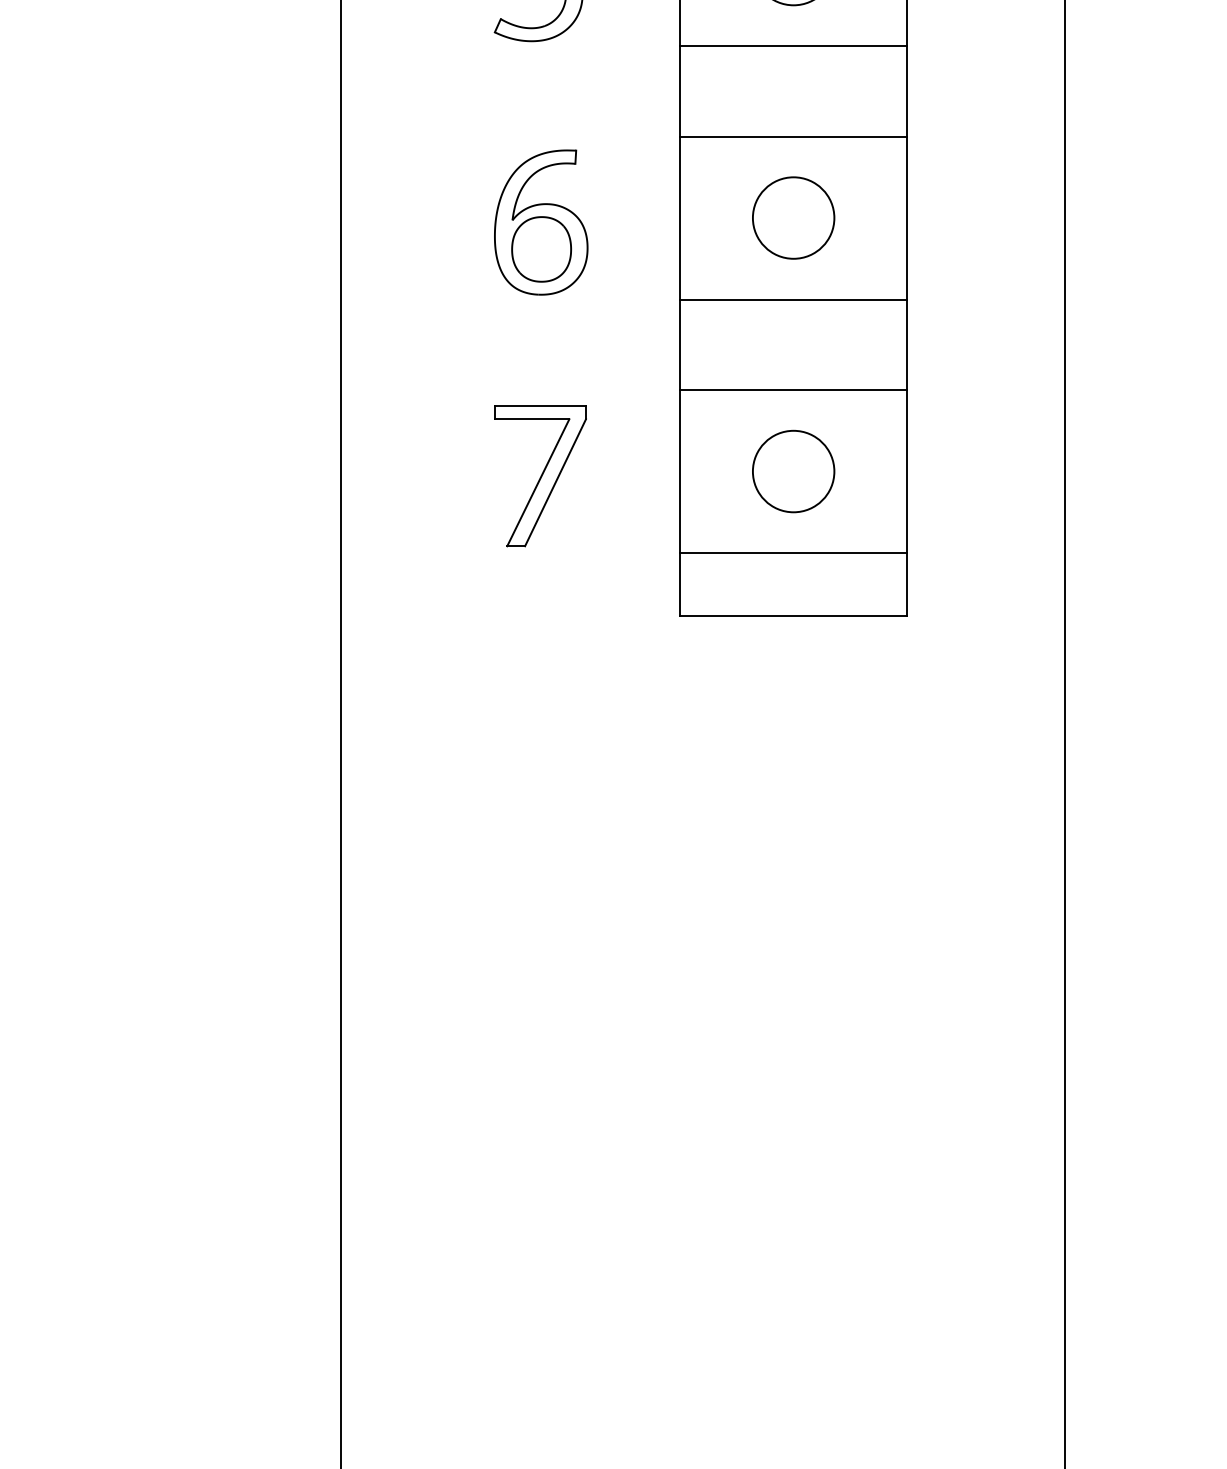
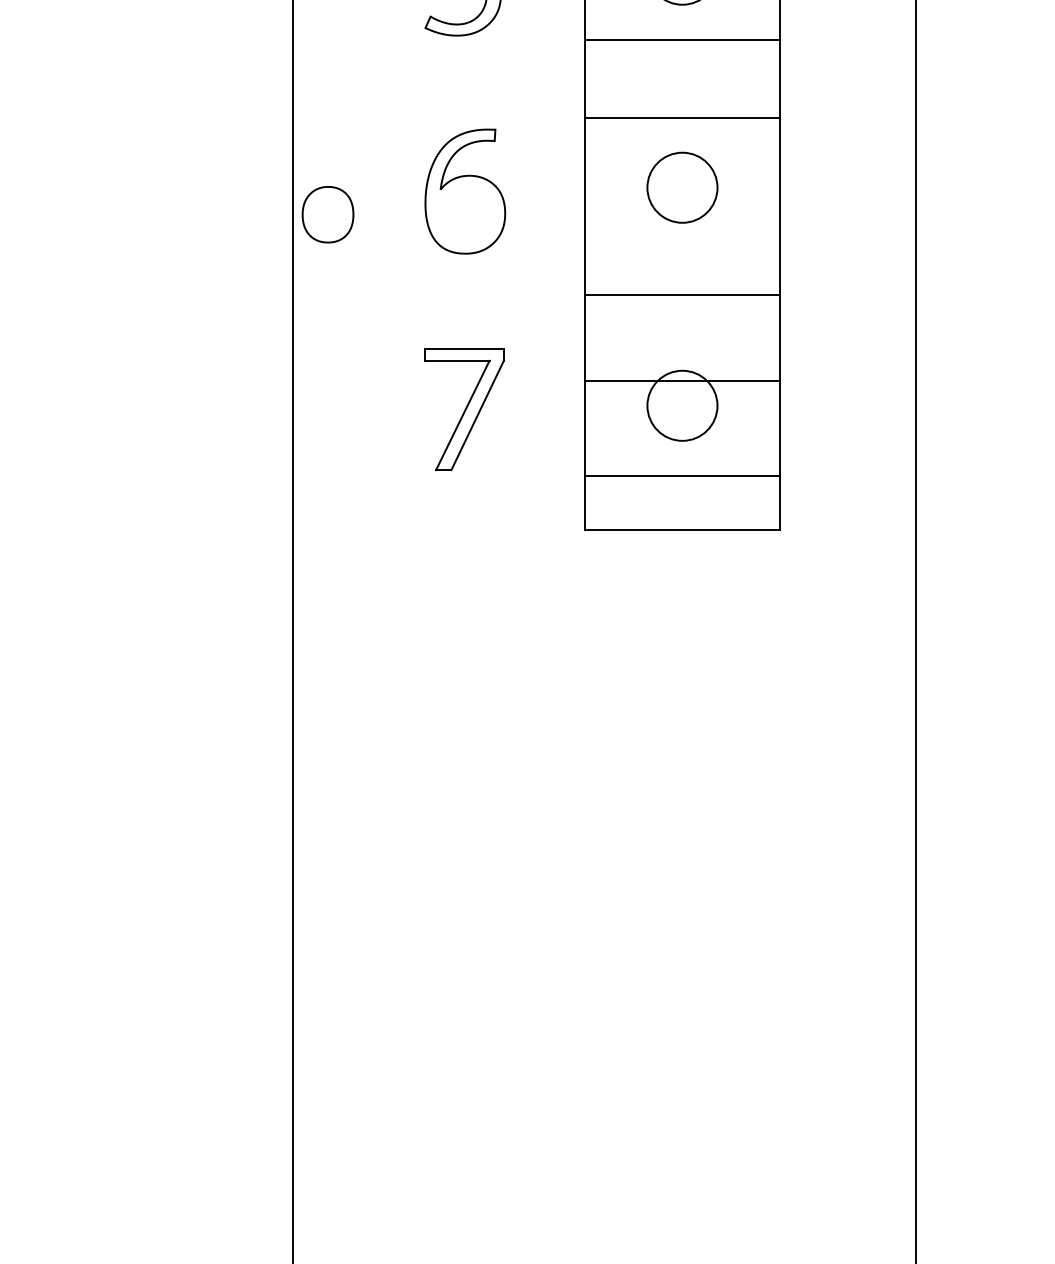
part: (541, 249) -> (327, 214), moved
line: (793, 299) -> (682, 294), moved
line: (793, 390) -> (682, 381), moved

